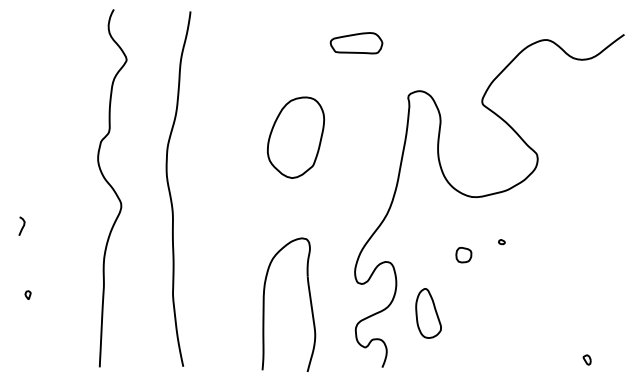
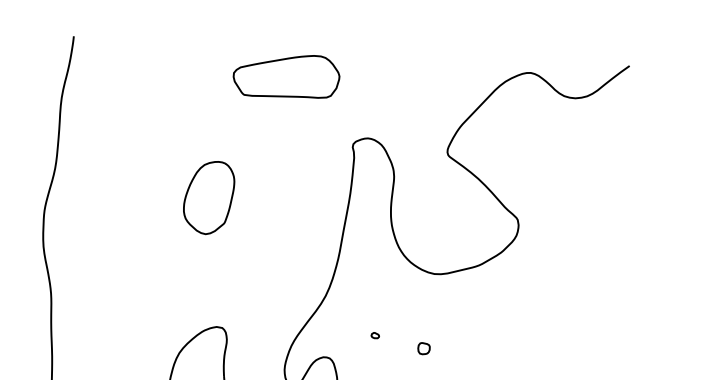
part: (356, 43) -> (286, 77), size x1.6
part: (296, 137) -> (209, 197), size x0.7
part: (501, 242) -> (374, 336), moved
part: (463, 255) -> (423, 348), size x0.6

